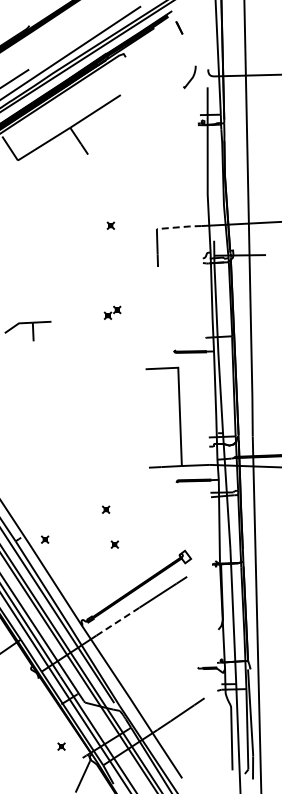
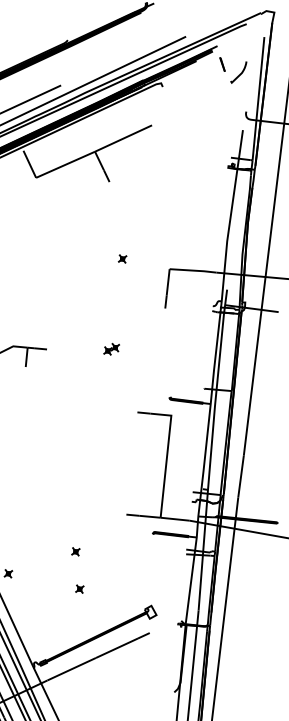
curve: (190, 78) -> (239, 73), moved
line: (179, 227) -> (193, 270), dashed -> solid
part: (112, 312) -> (111, 348), size x0.71
line: (118, 621) -> (72, 669), dashed -> solid

